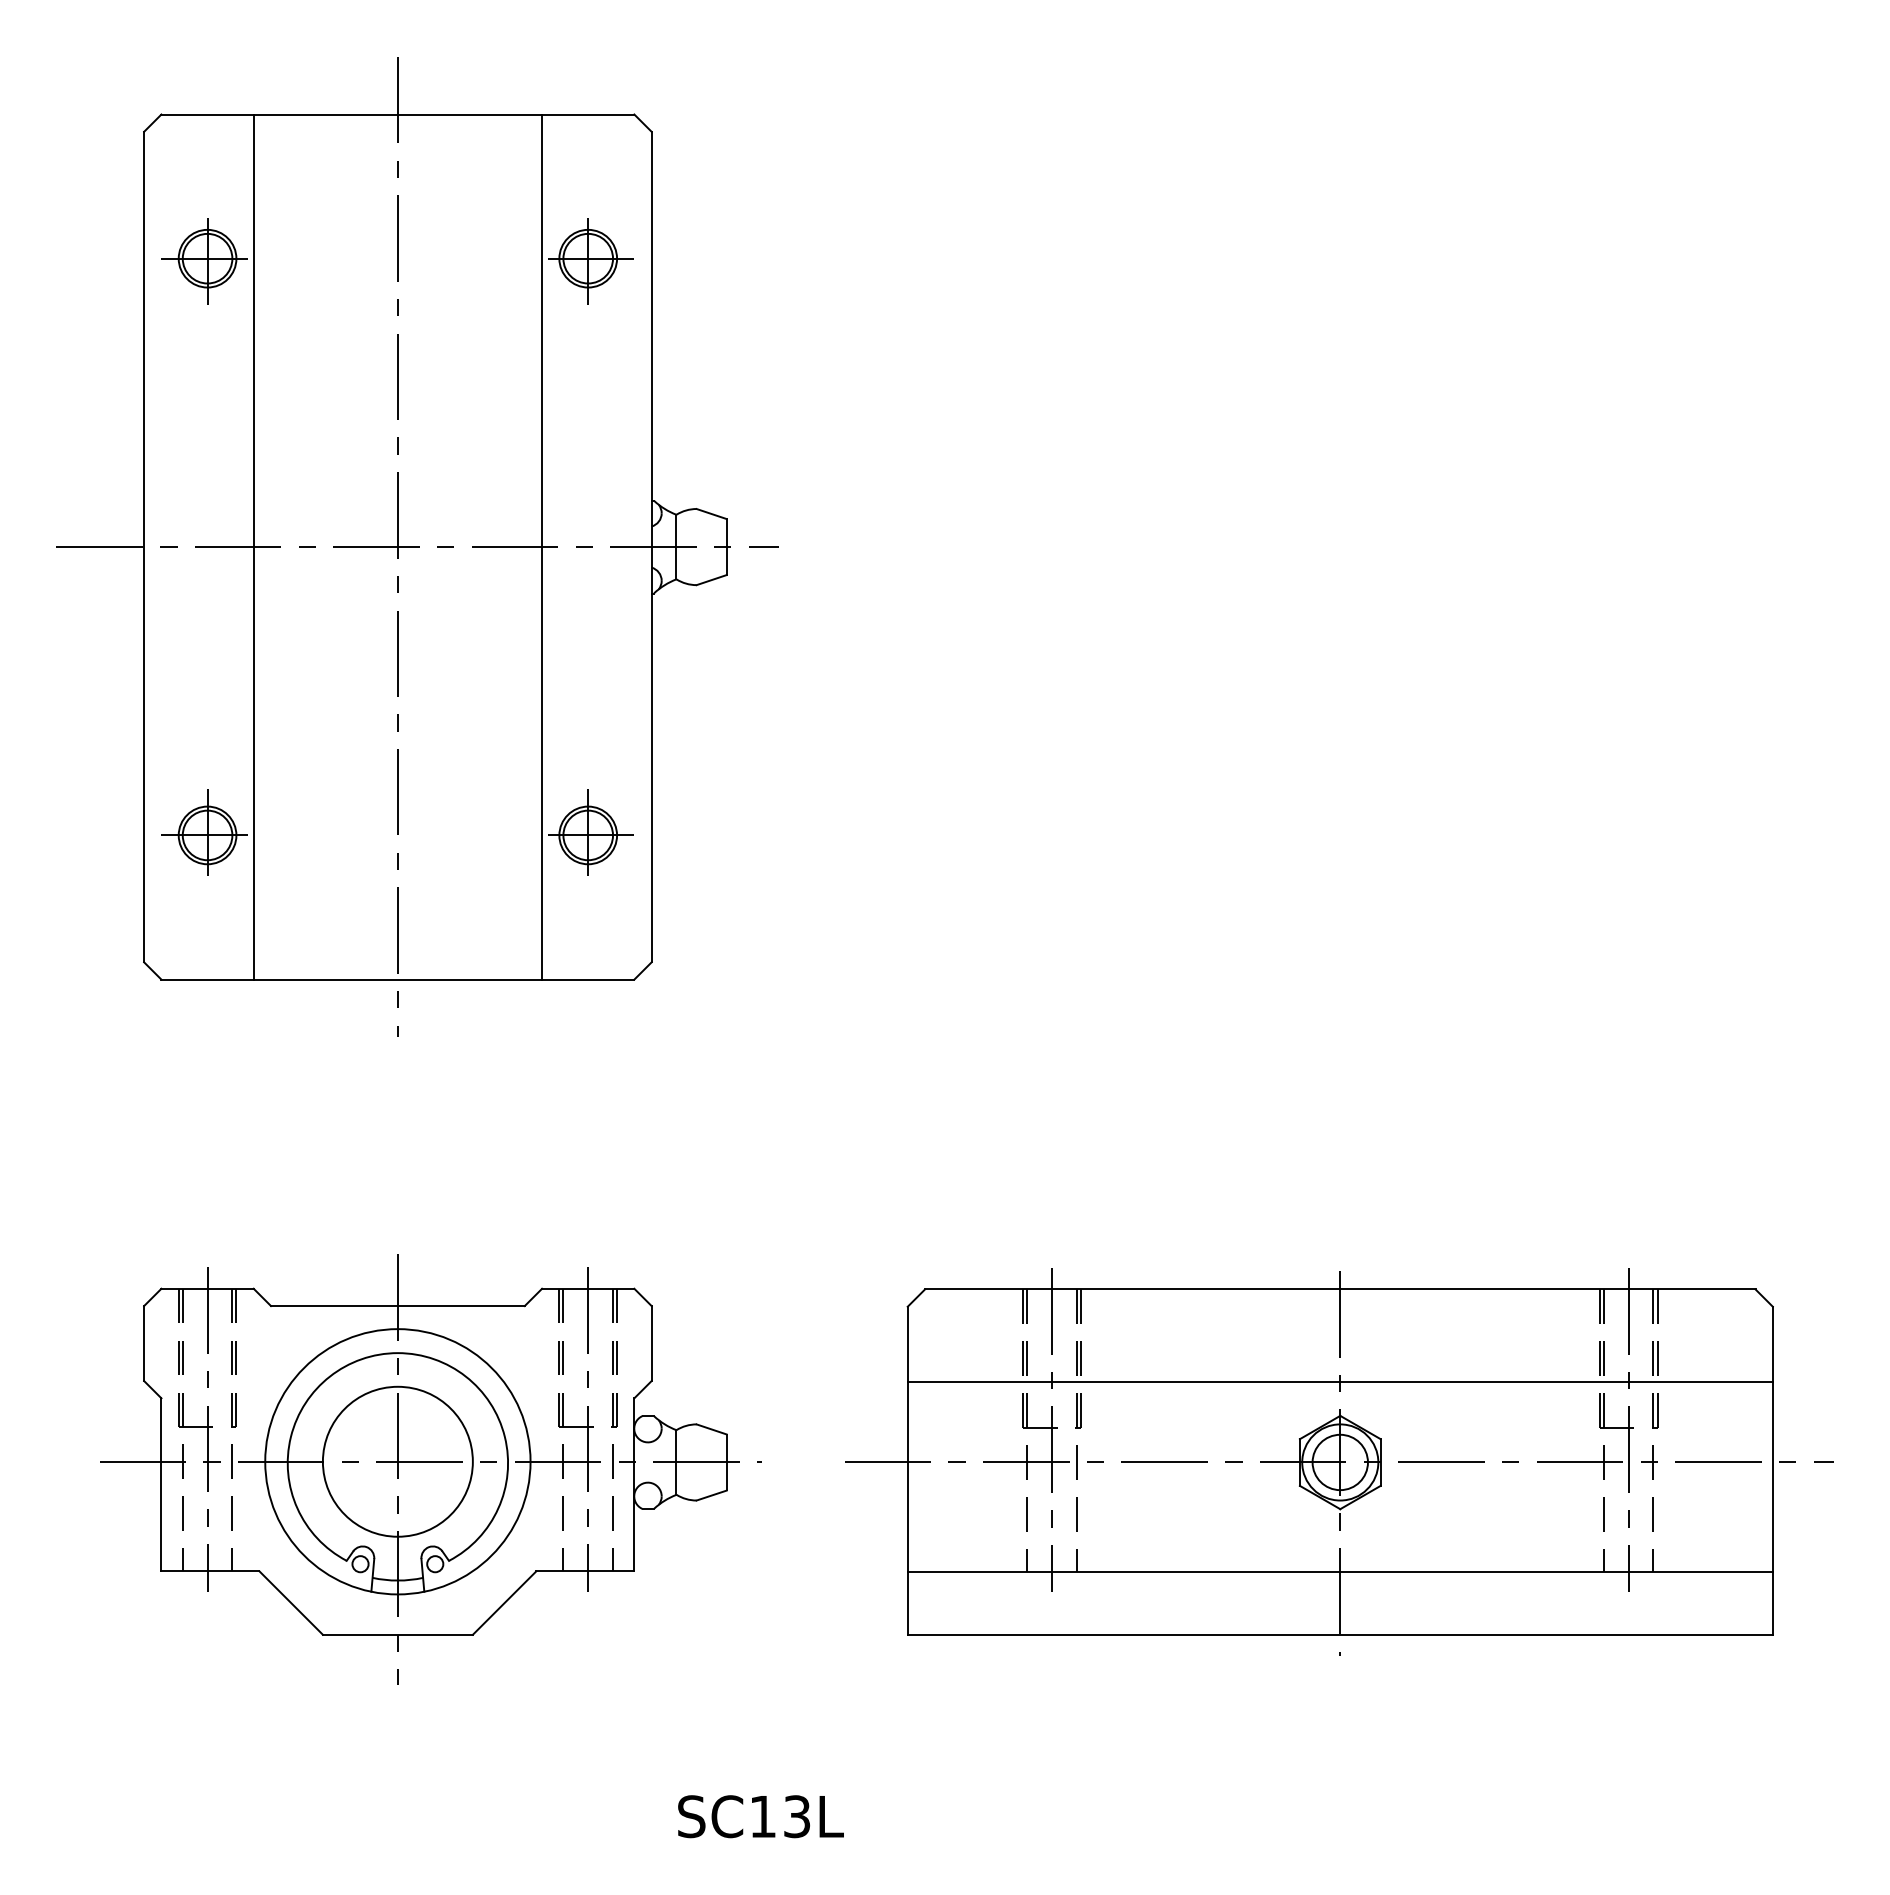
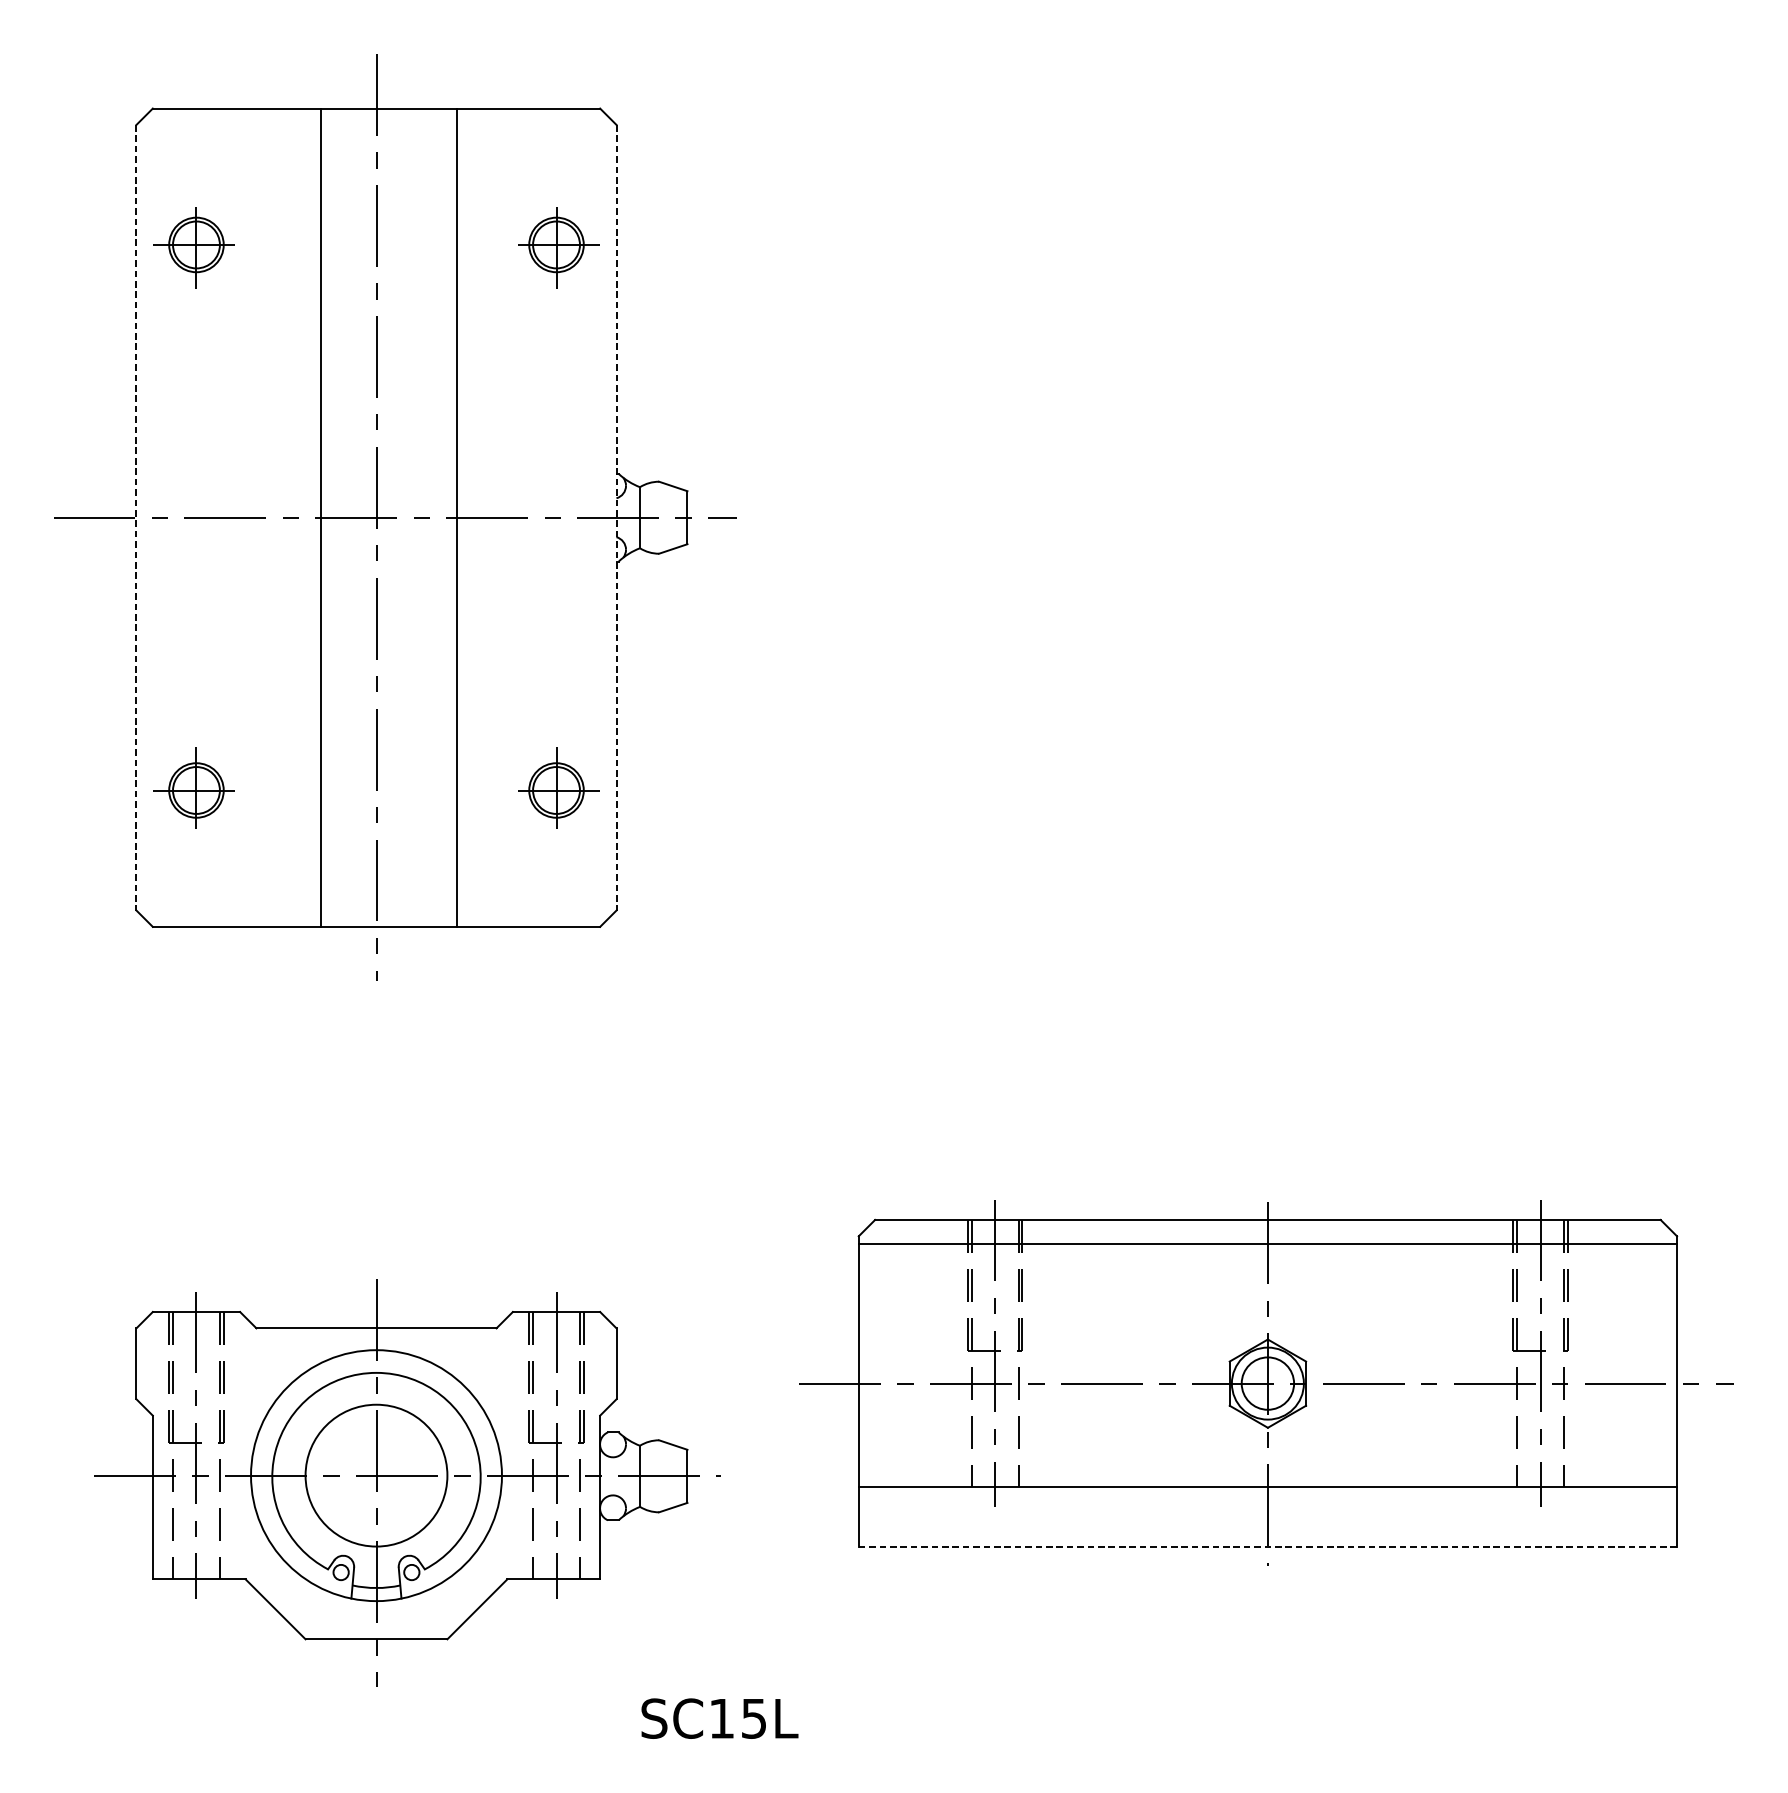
line: (253, 546) -> (321, 517), moved
line: (542, 546) -> (457, 517), moved
line: (144, 547) -> (136, 518), solid -> dashed
line: (651, 547) -> (616, 518), solid -> dashed
line: (1339, 1381) -> (1267, 1243), moved
part: (430, 1469) -> (407, 1482), moved
line: (1340, 1635) -> (1268, 1547), solid -> dashed
text: (797, 1816) -> (754, 1718), SC13L -> SC15L

